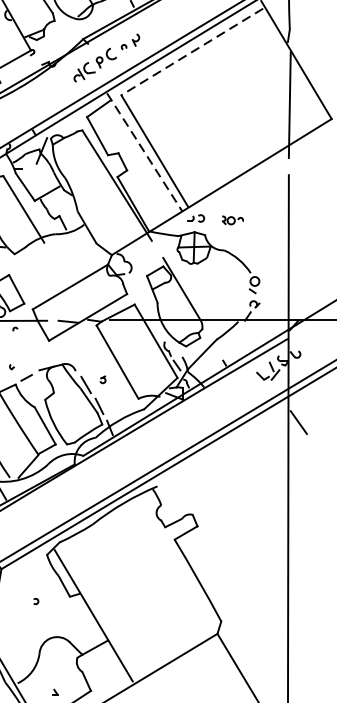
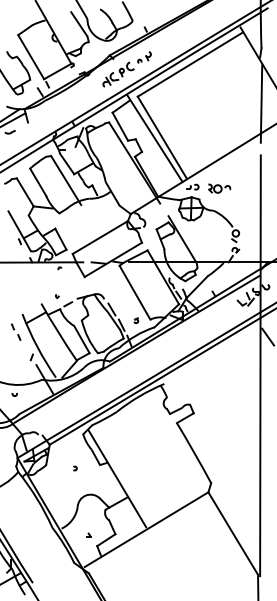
line: (191, 52) -> (189, 65), dashed -> solid
line: (145, 153) -> (155, 139), dashed -> solid
part: (232, 220) -> (219, 188), size x1.43
part: (103, 379) -> (136, 320), moved

